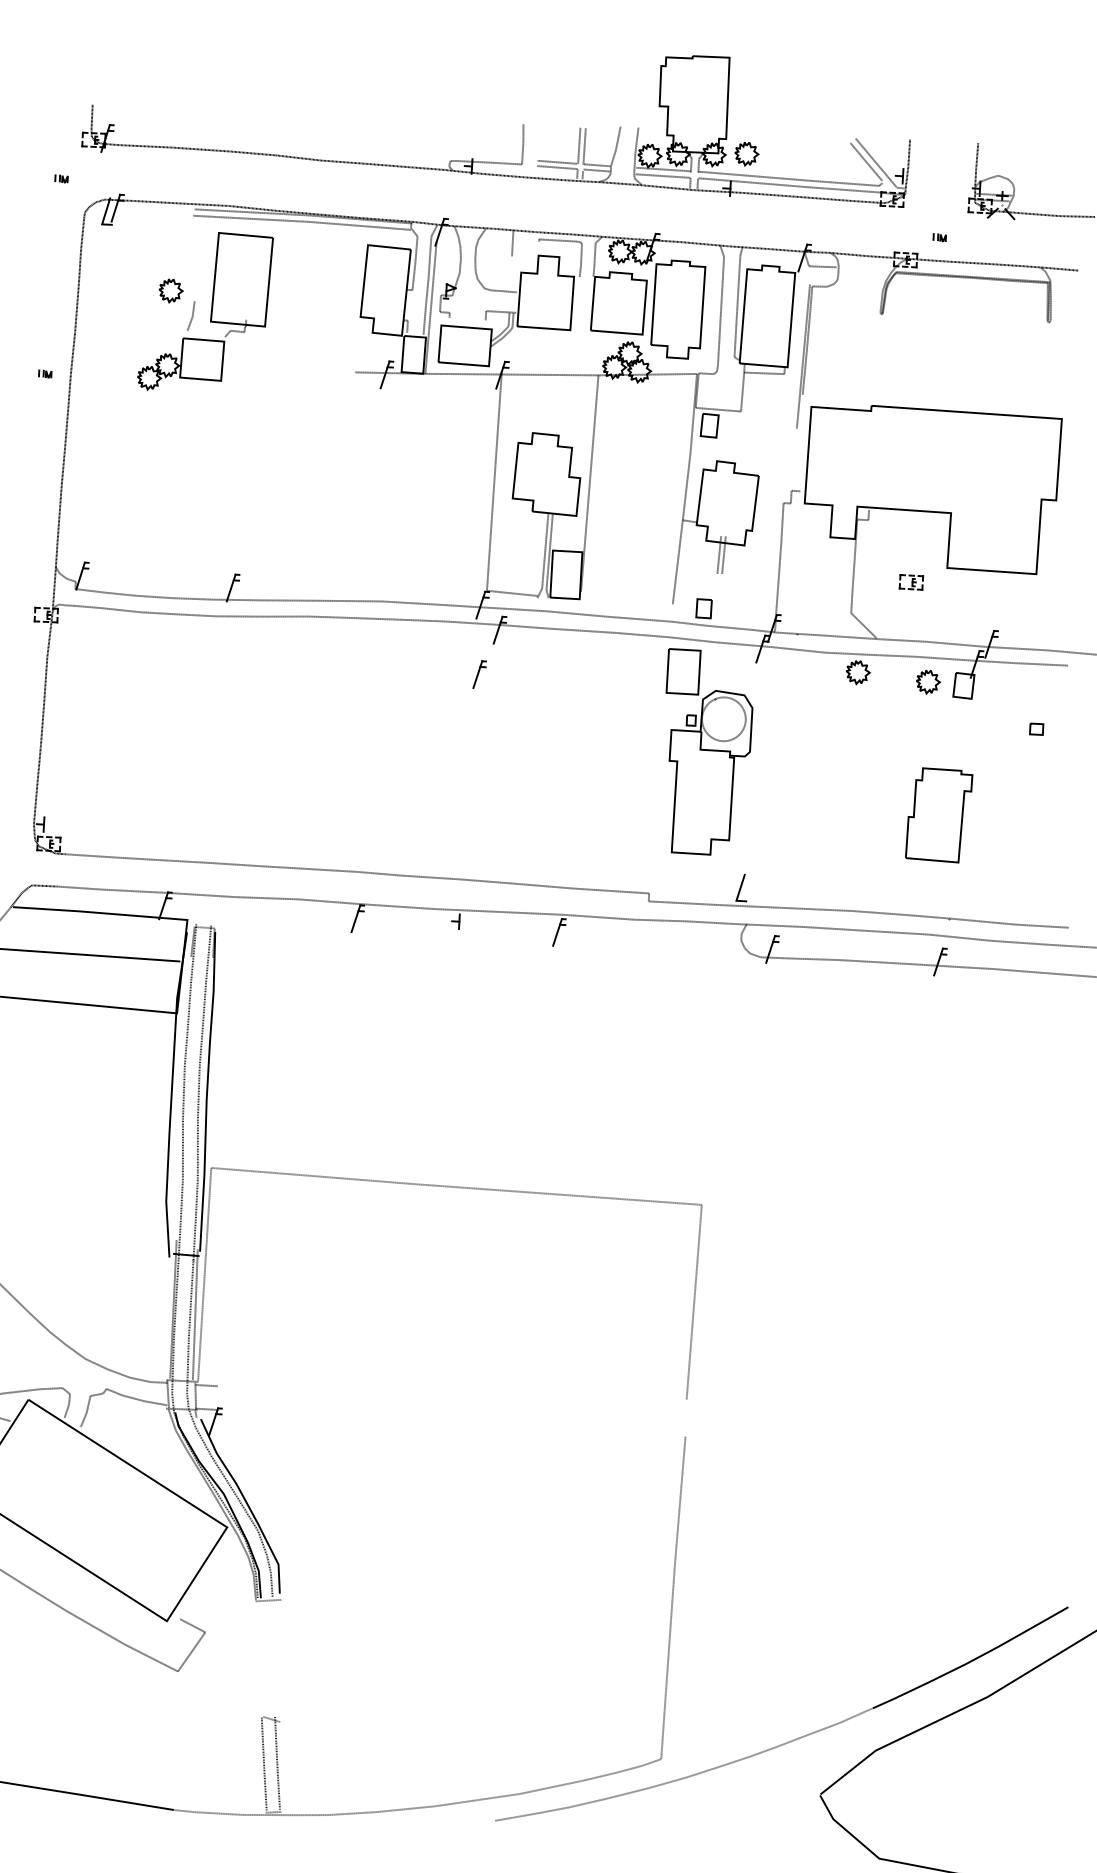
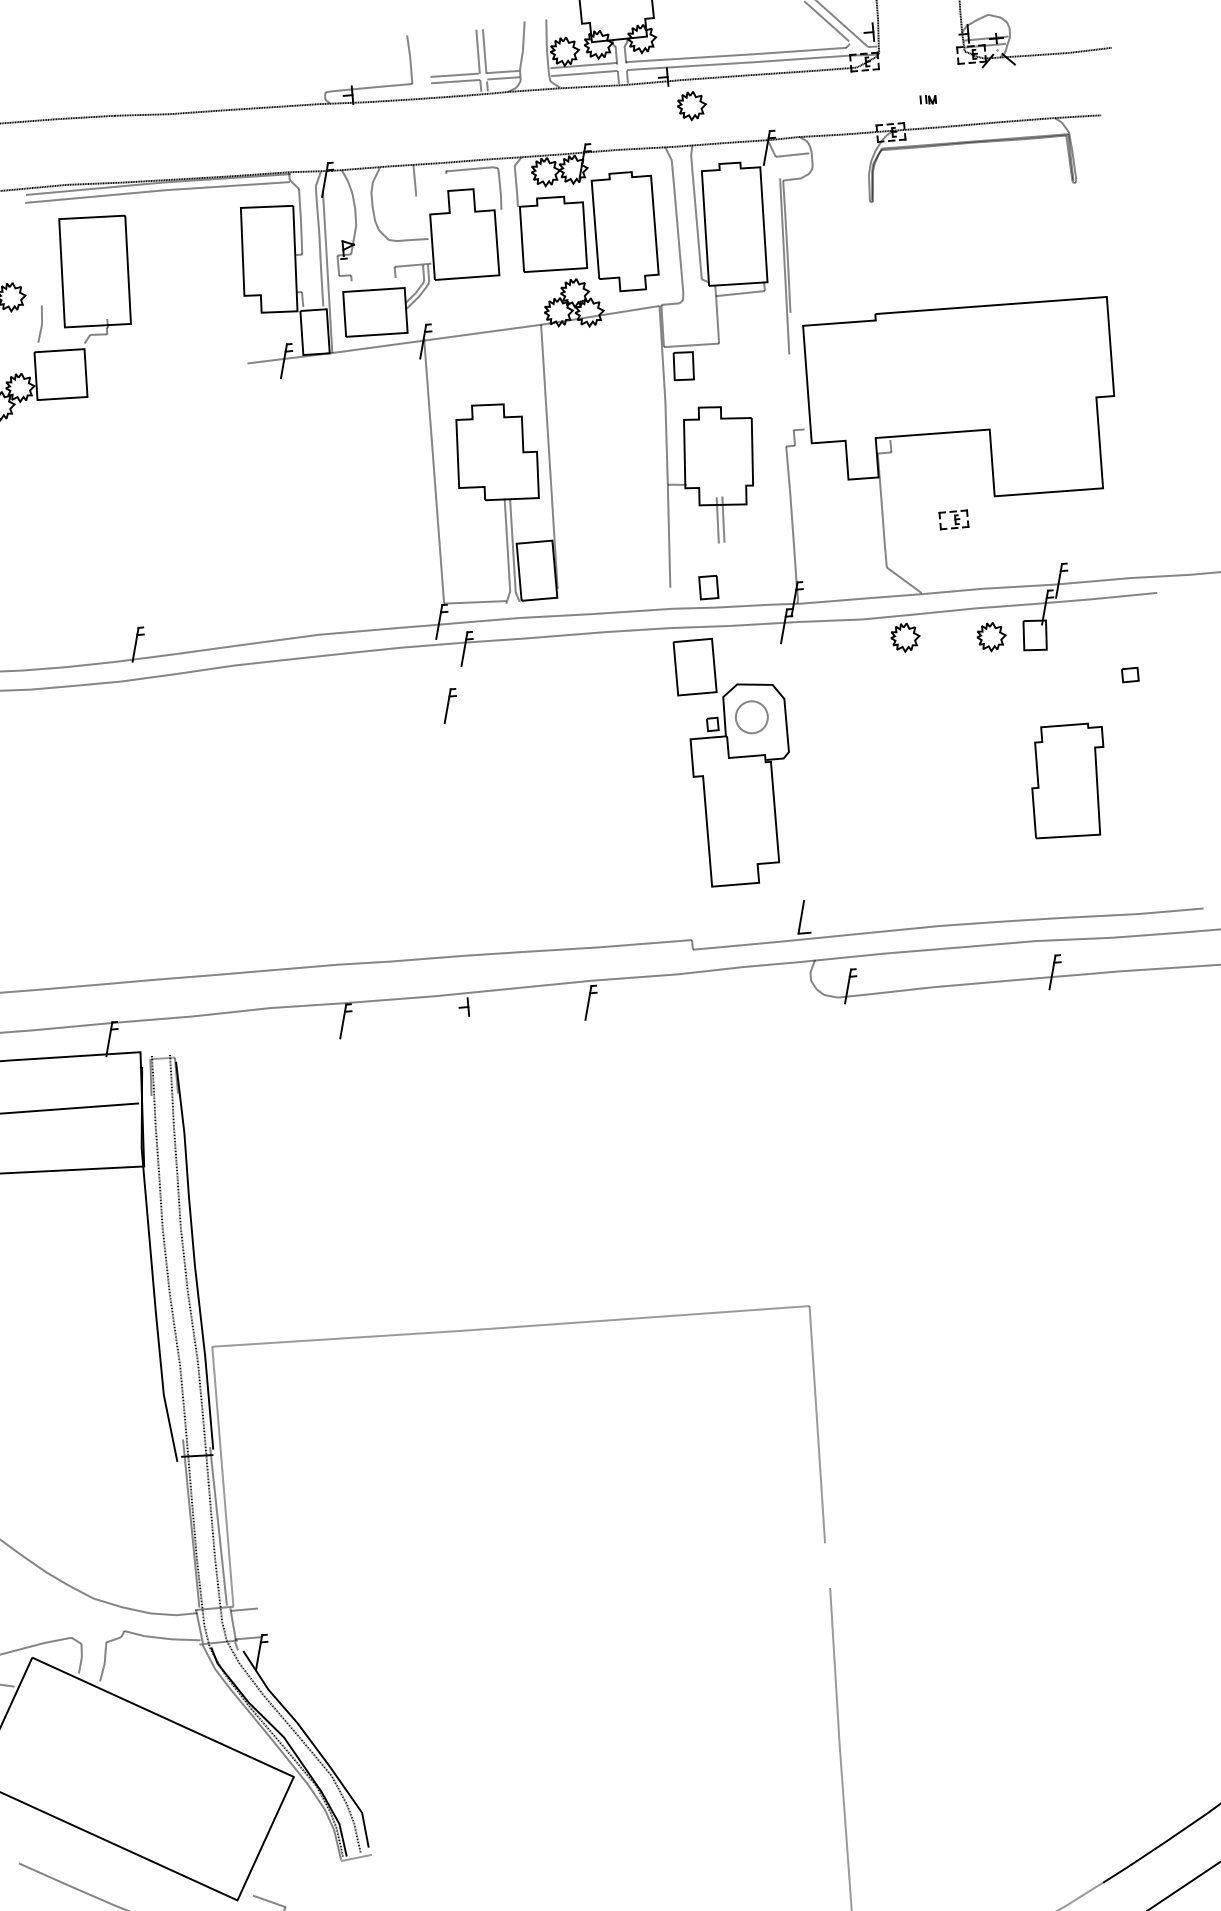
part: (746, 154) -> (691, 106), moved
circle: (723, 719) -> (751, 717), size x0.6
part: (939, 815) -> (1069, 781), moved

